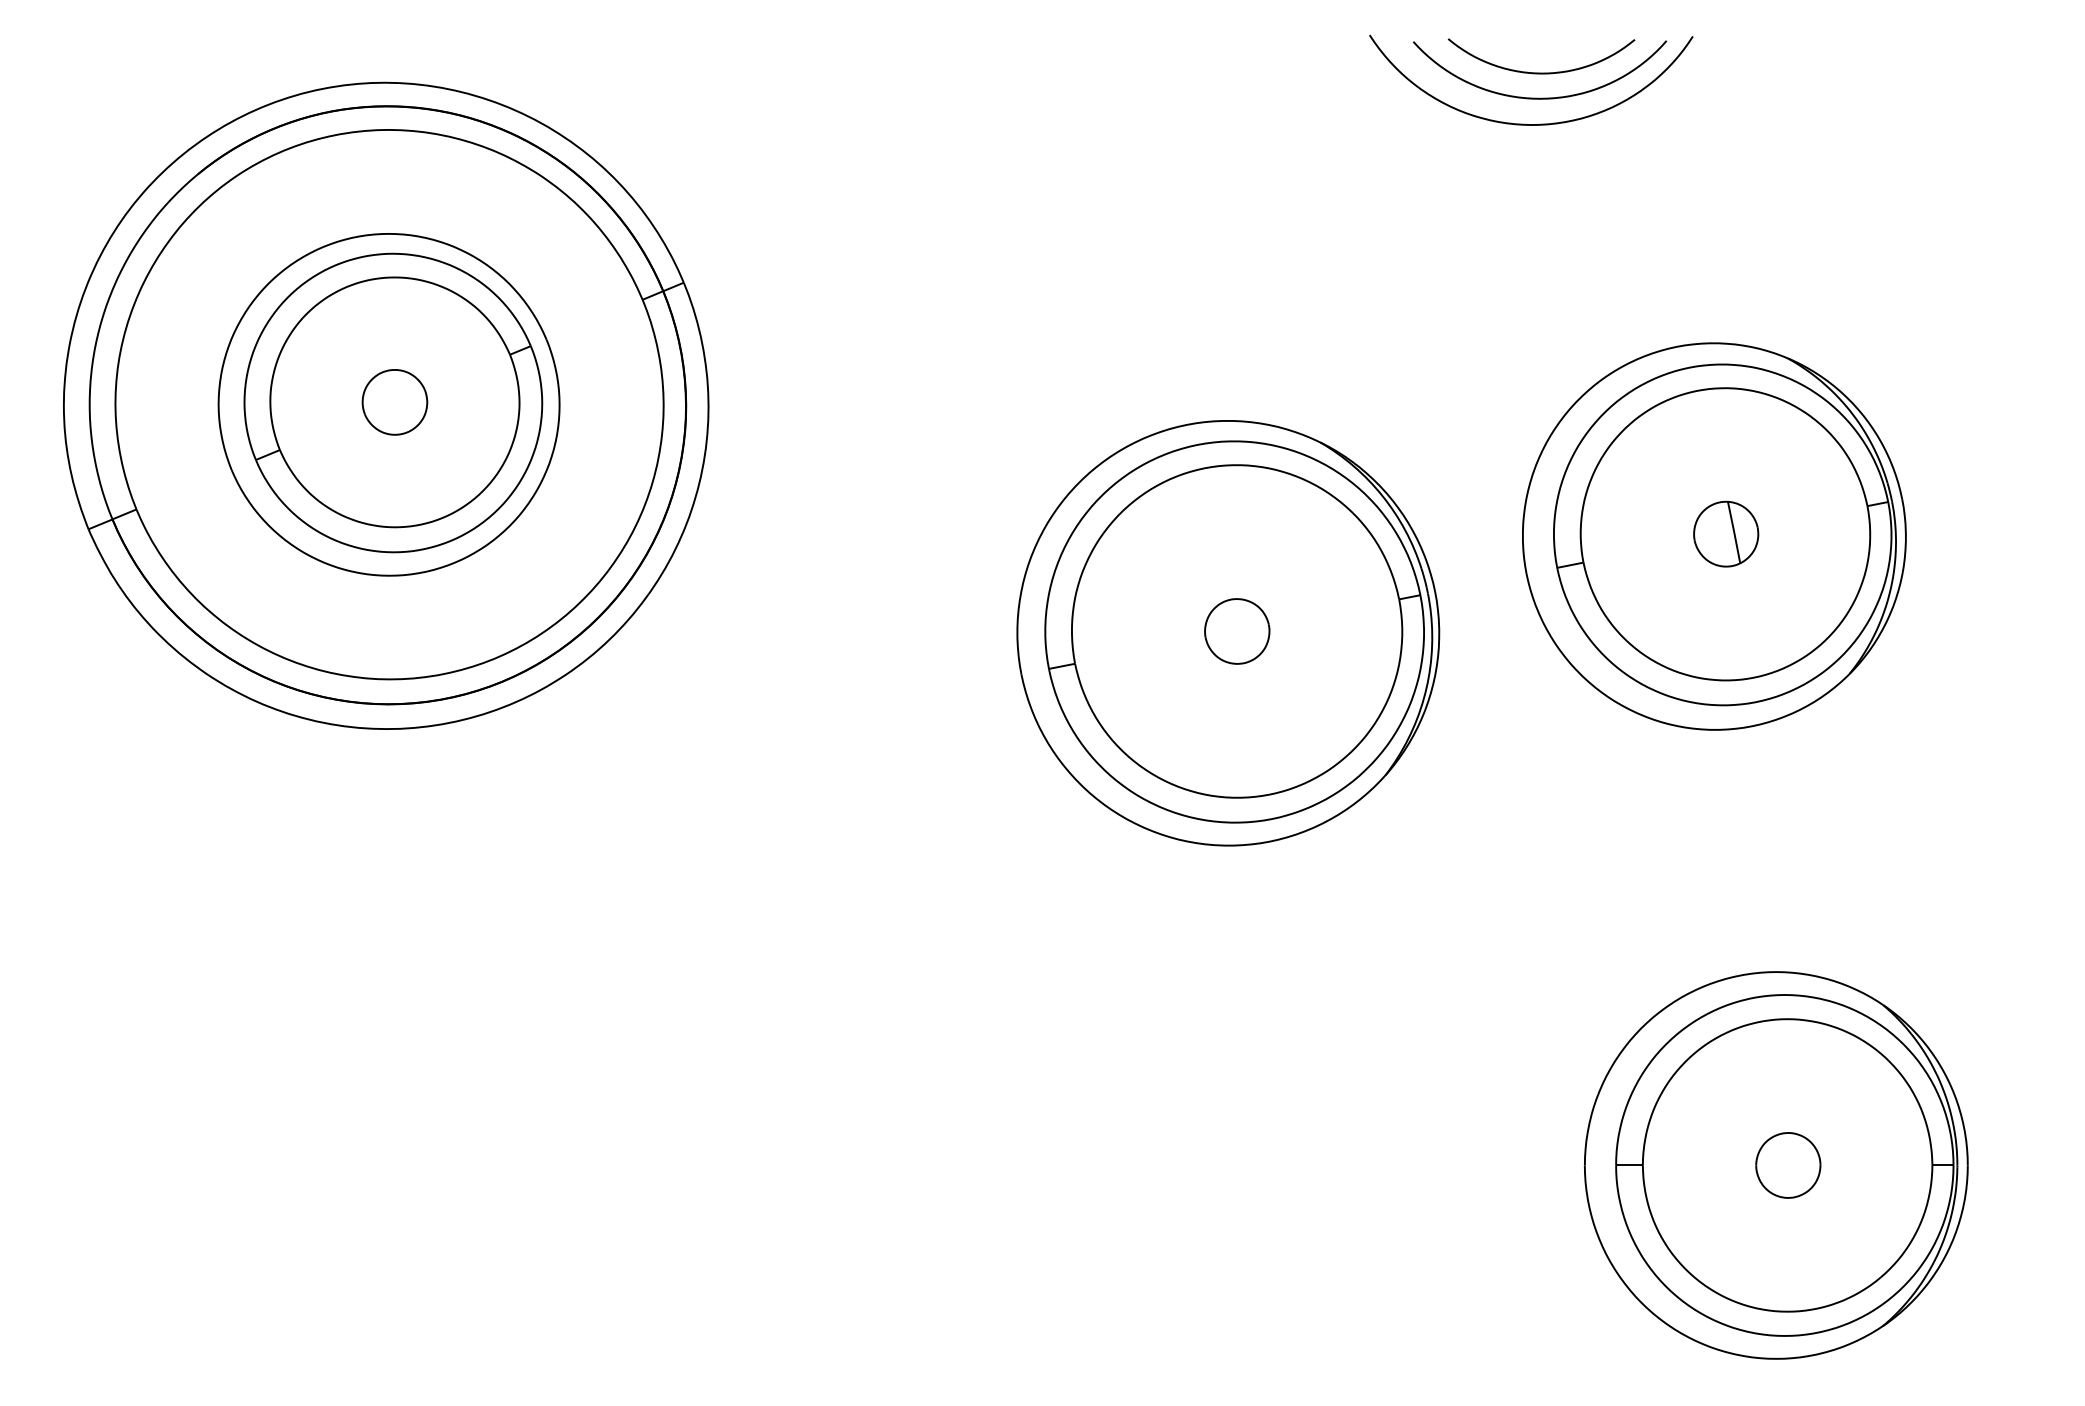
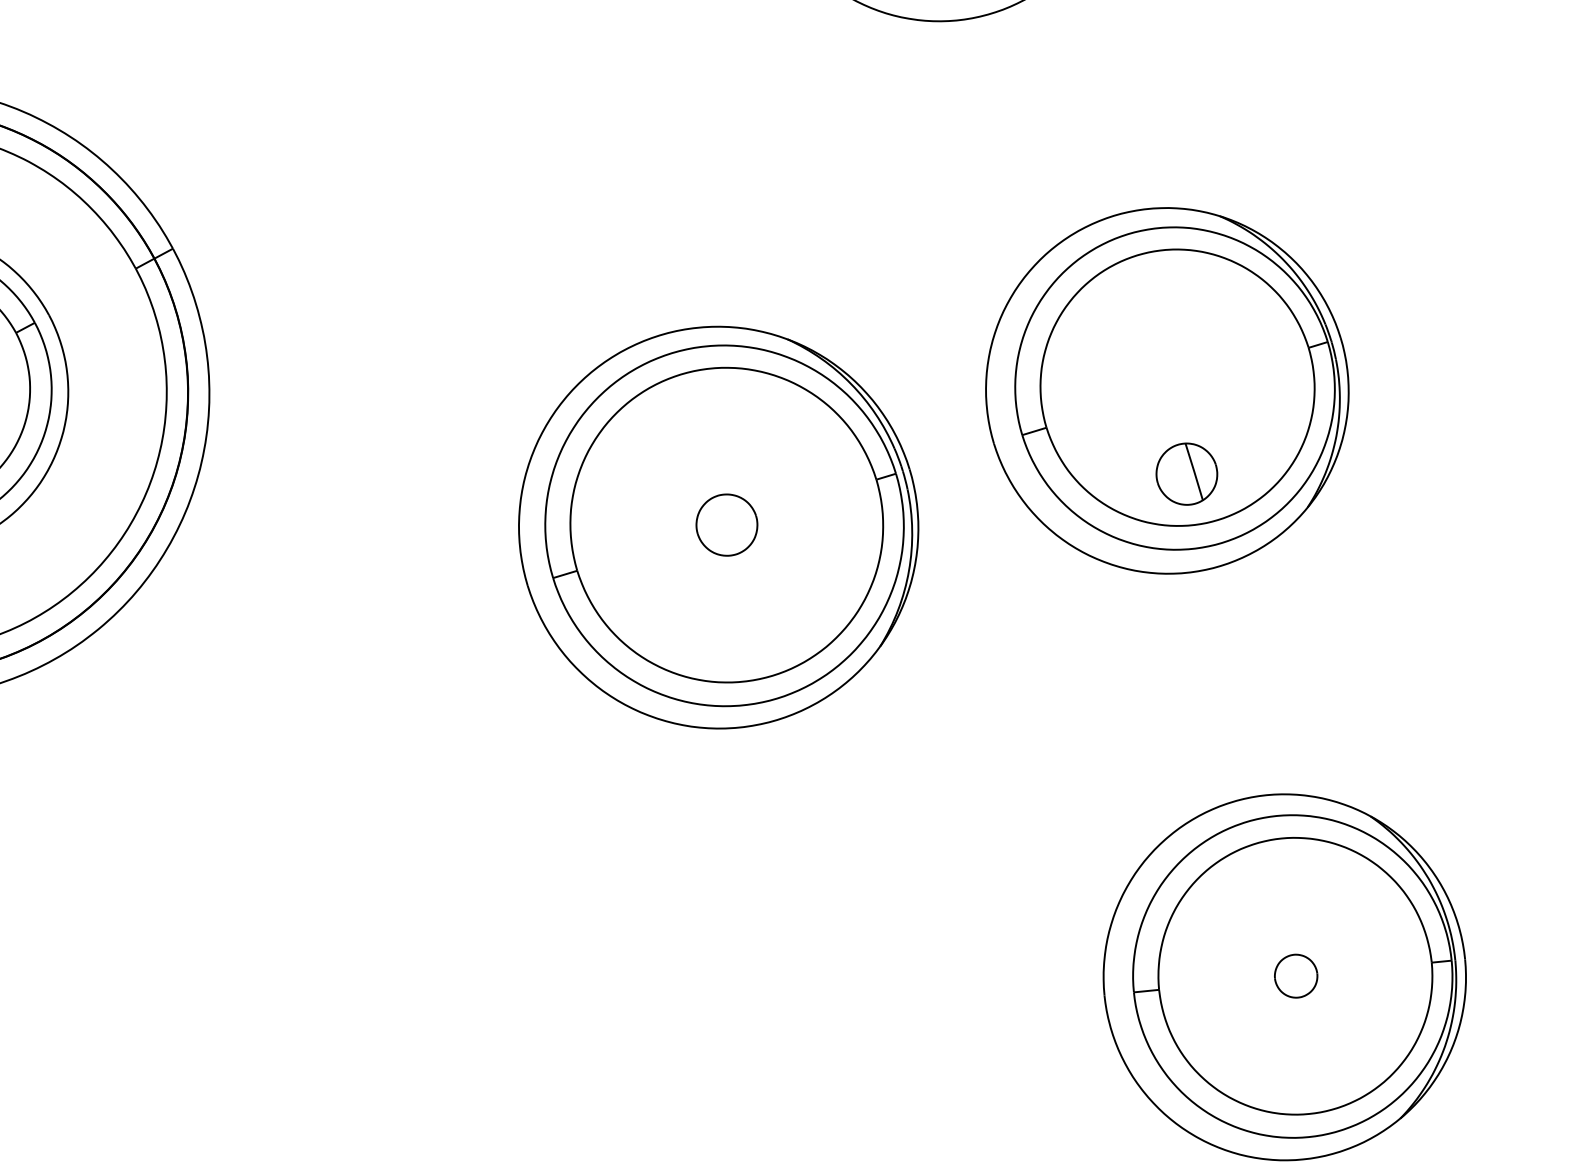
part: (1726, 533) -> (1187, 473), moved
part: (1788, 1165) -> (1296, 976), size x0.7

